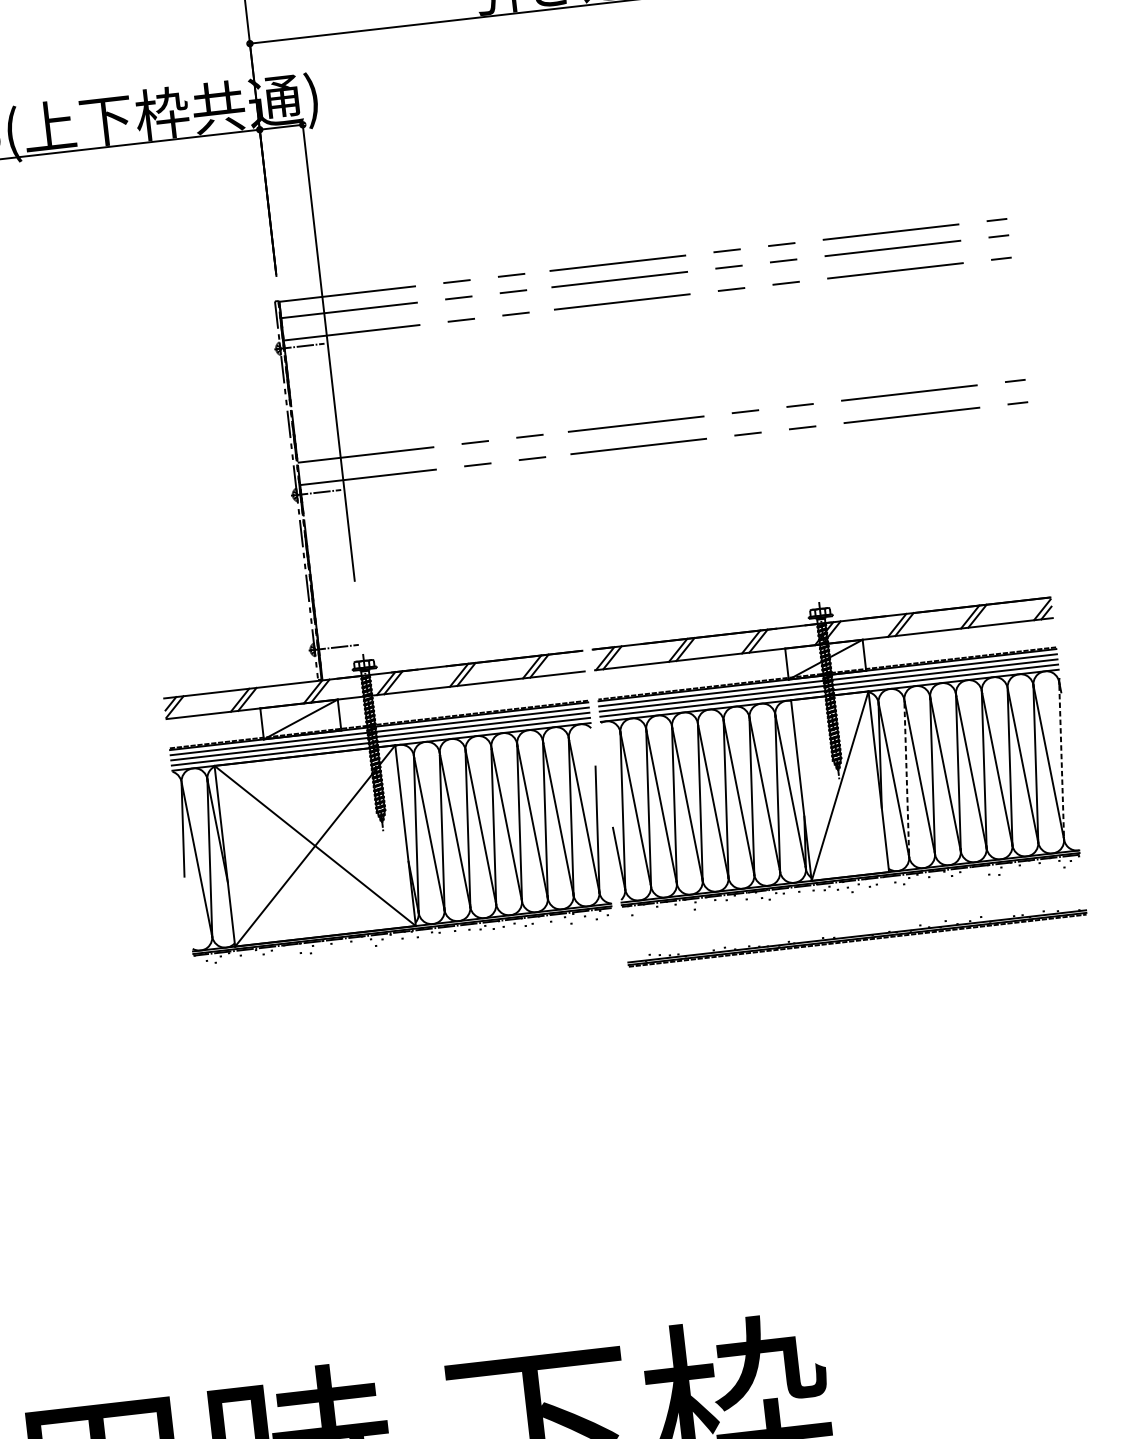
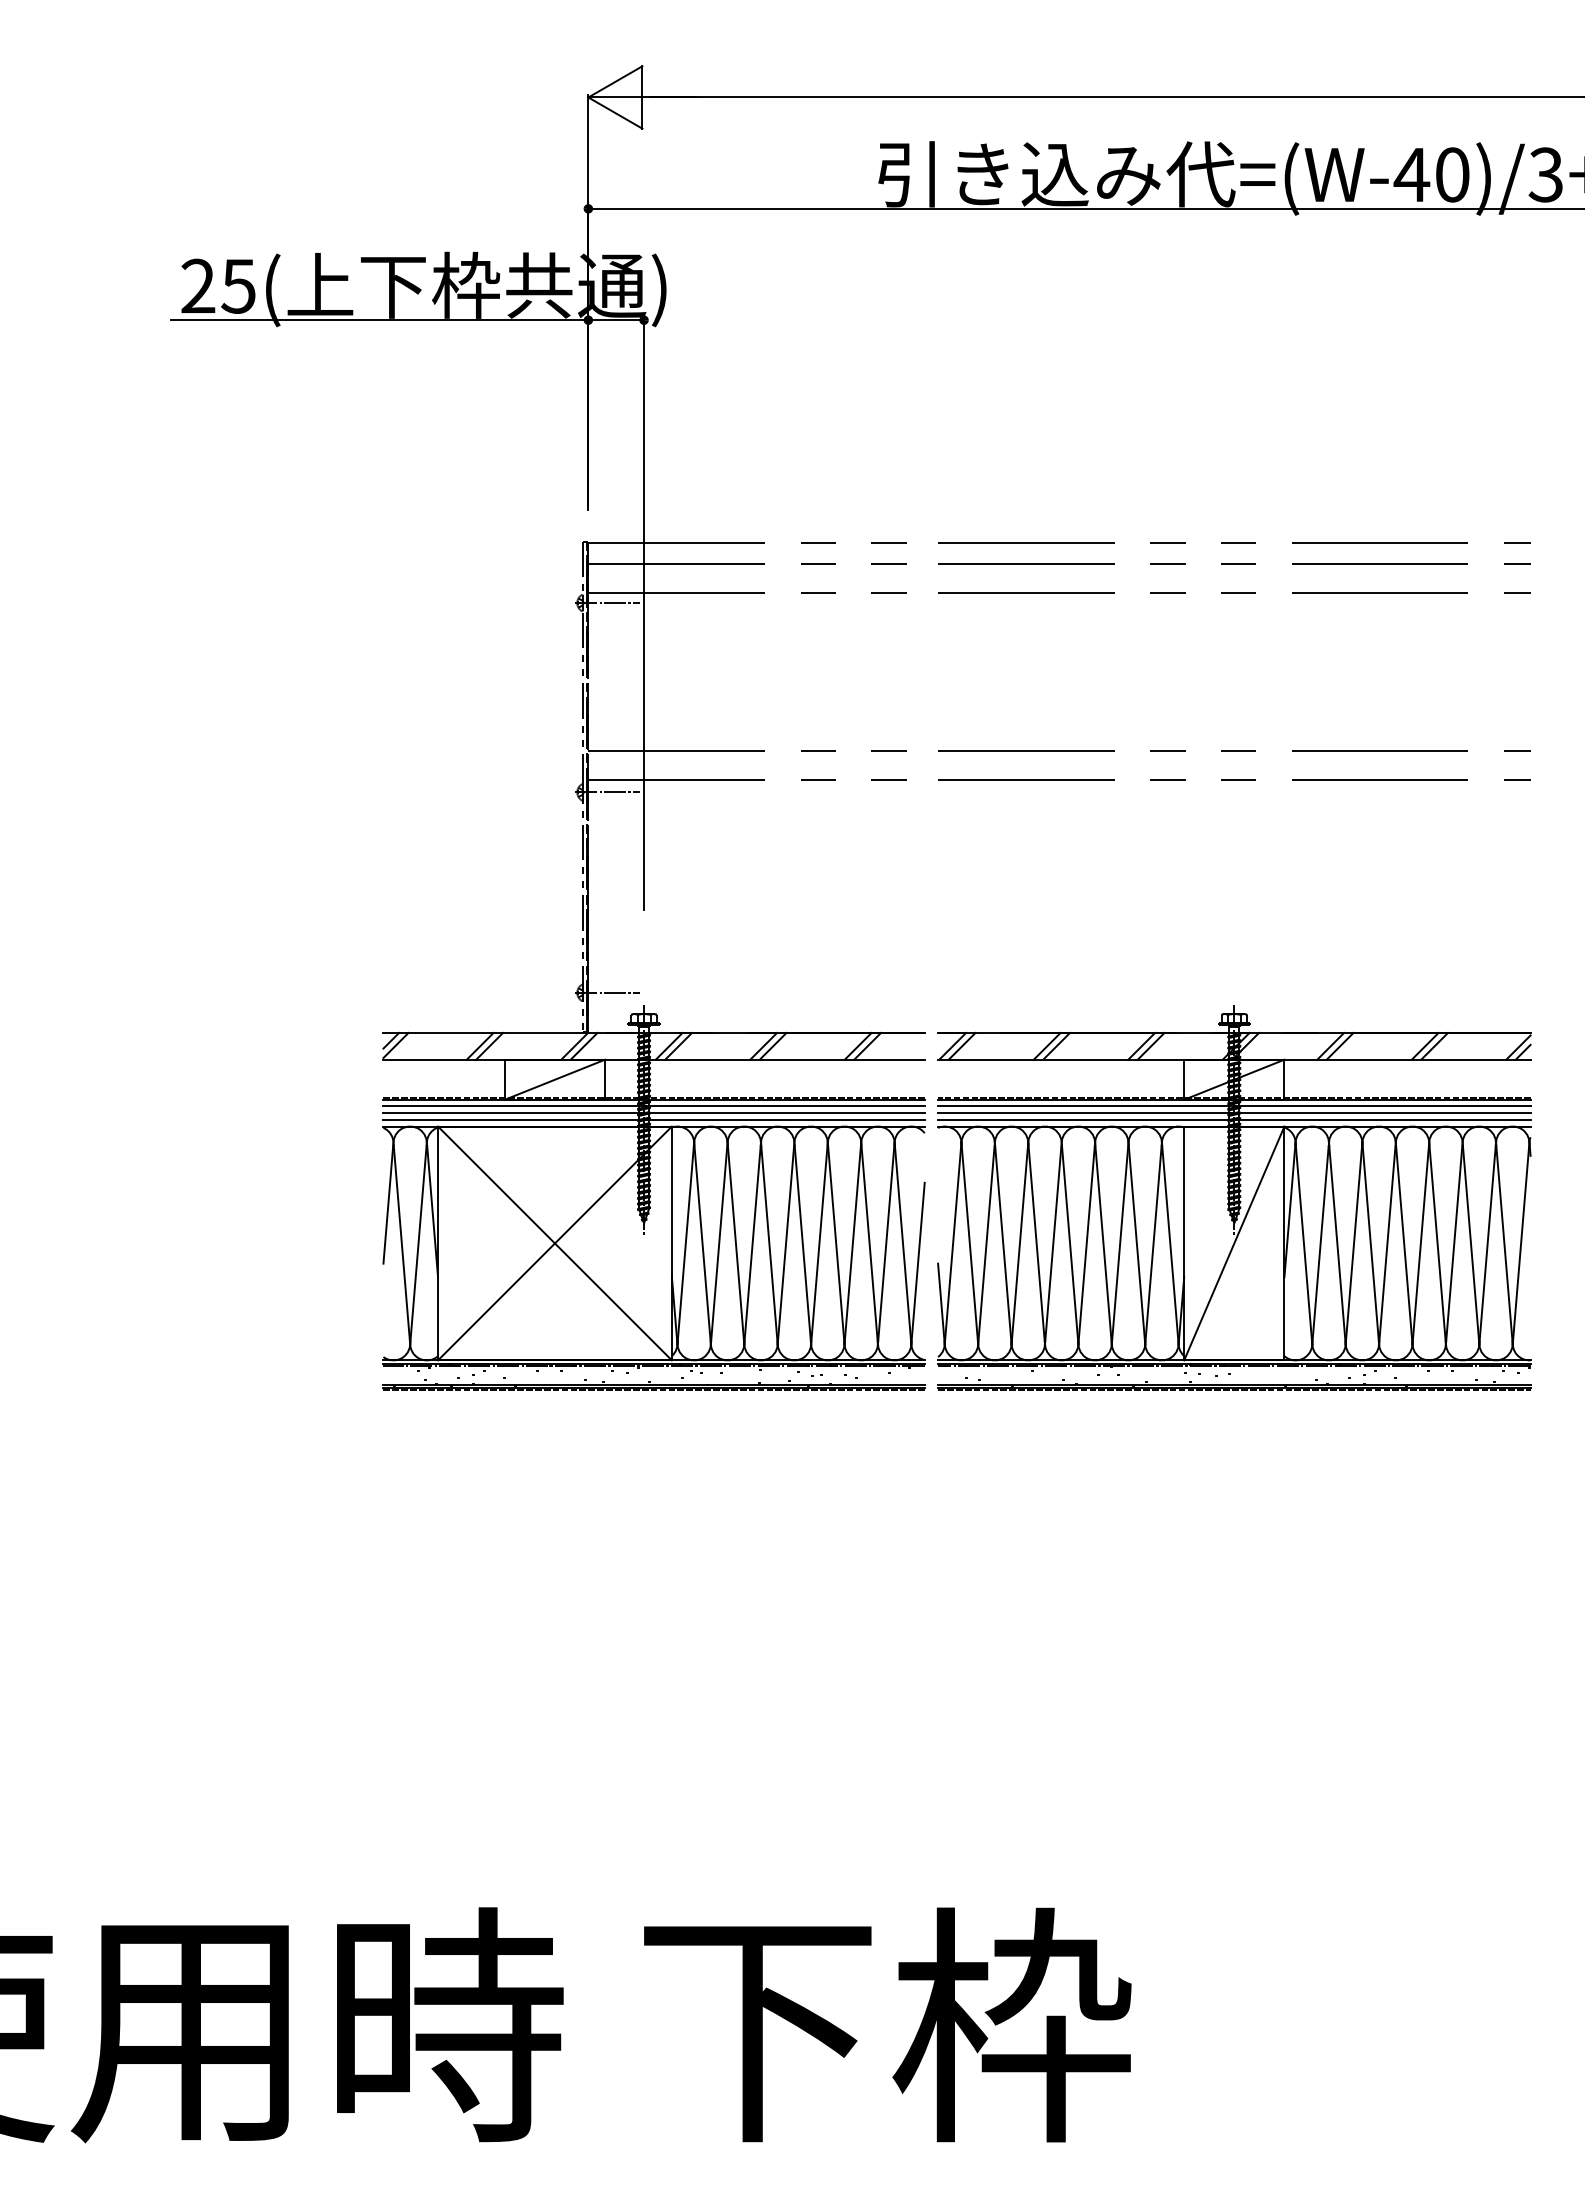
line: (1061, 763) -> (1520, 1246), dashed -> solid
line: (906, 780) -> (1320, 1246), dashed -> solid
part: (857, 935) -> (1234, 1383), moved
part: (403, 945) -> (653, 1383), added

